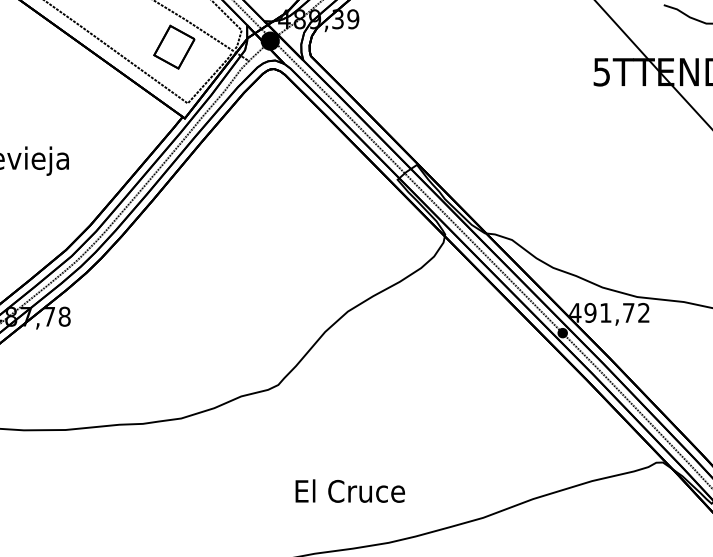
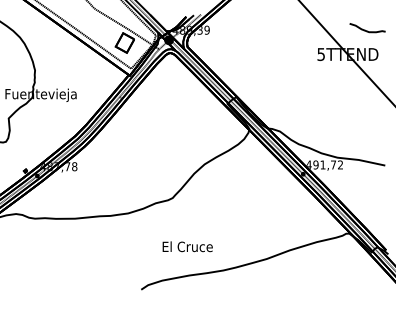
text: (349, 490) -> (187, 246), moved

